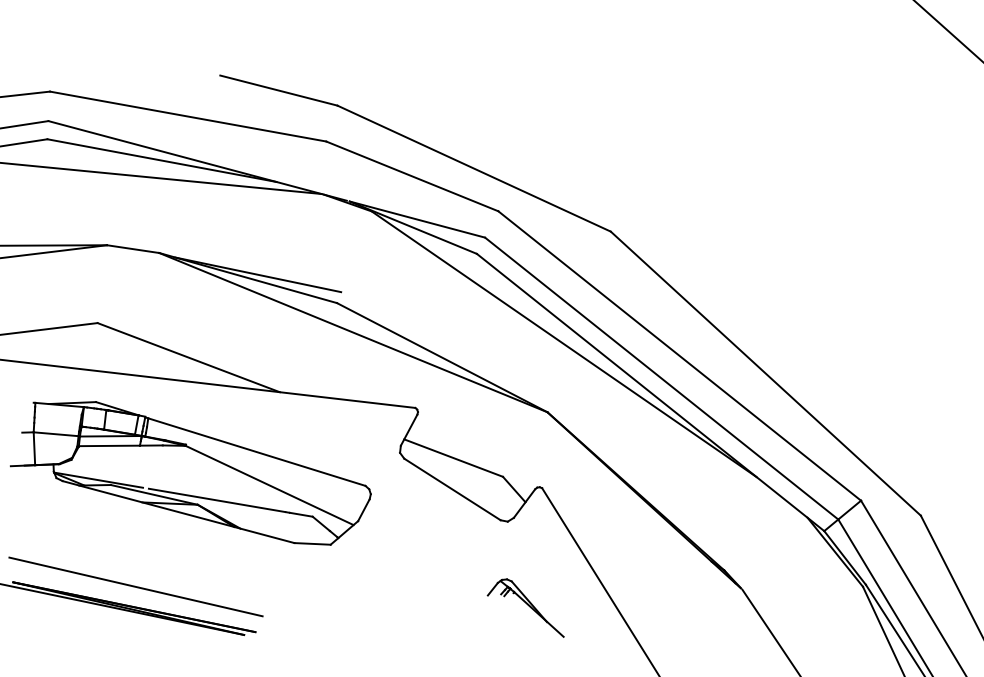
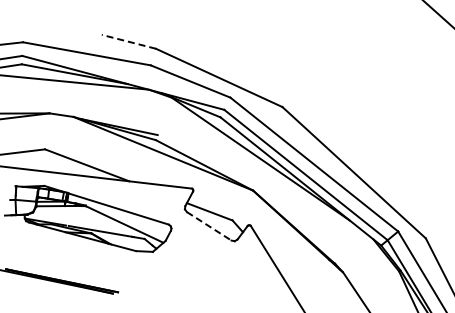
line: (277, 89) -> (128, 41), solid -> dashed
line: (453, 489) -> (209, 226), solid -> dashed
line: (135, 584) -> (62, 270), removed
part: (524, 606) -> (242, 280), removed

